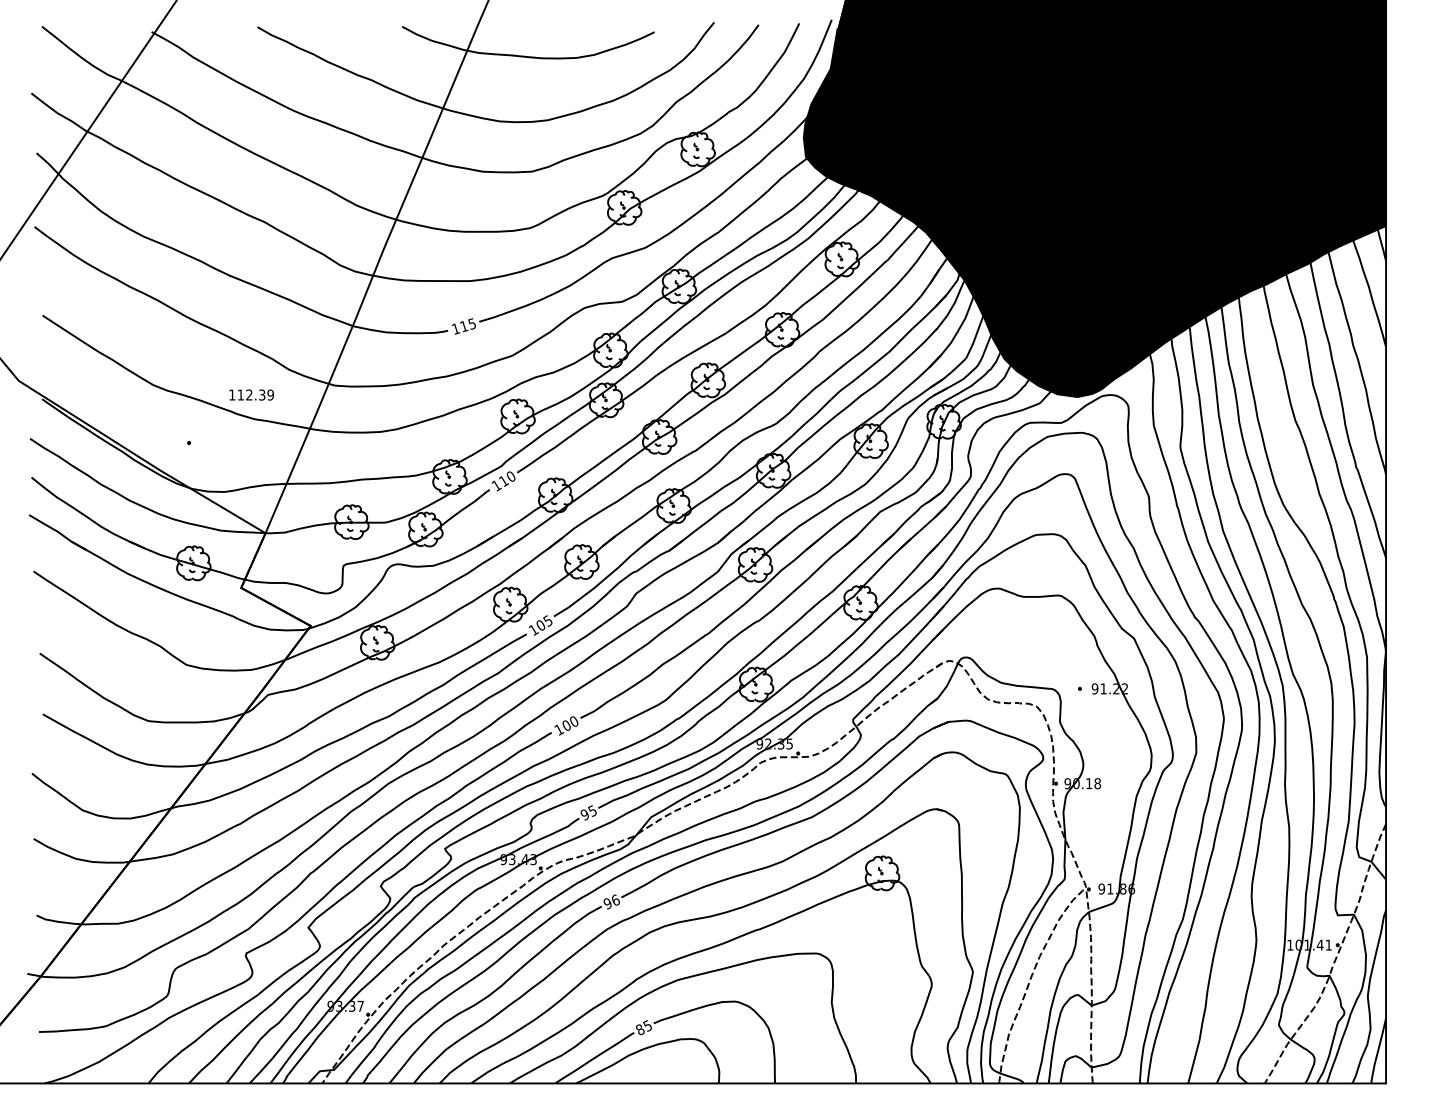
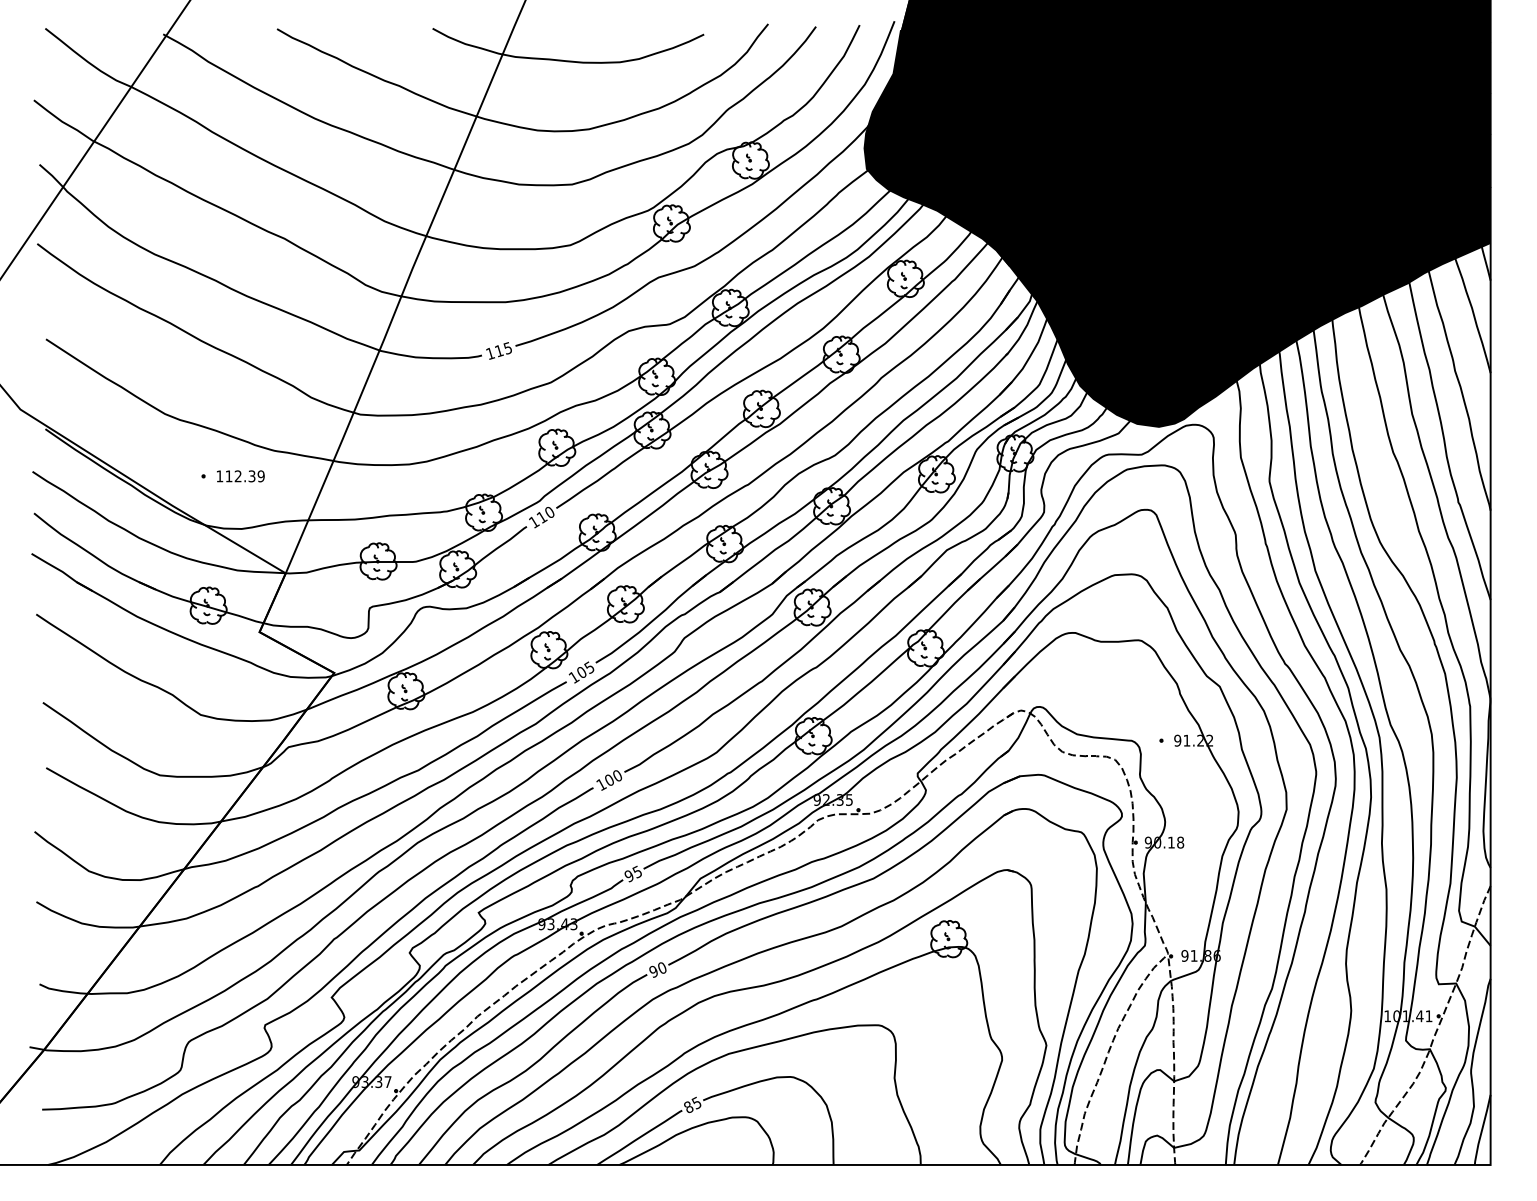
text: (251, 394) -> (240, 475), moved
text: (615, 899) -> (662, 967), 96 -> 90

